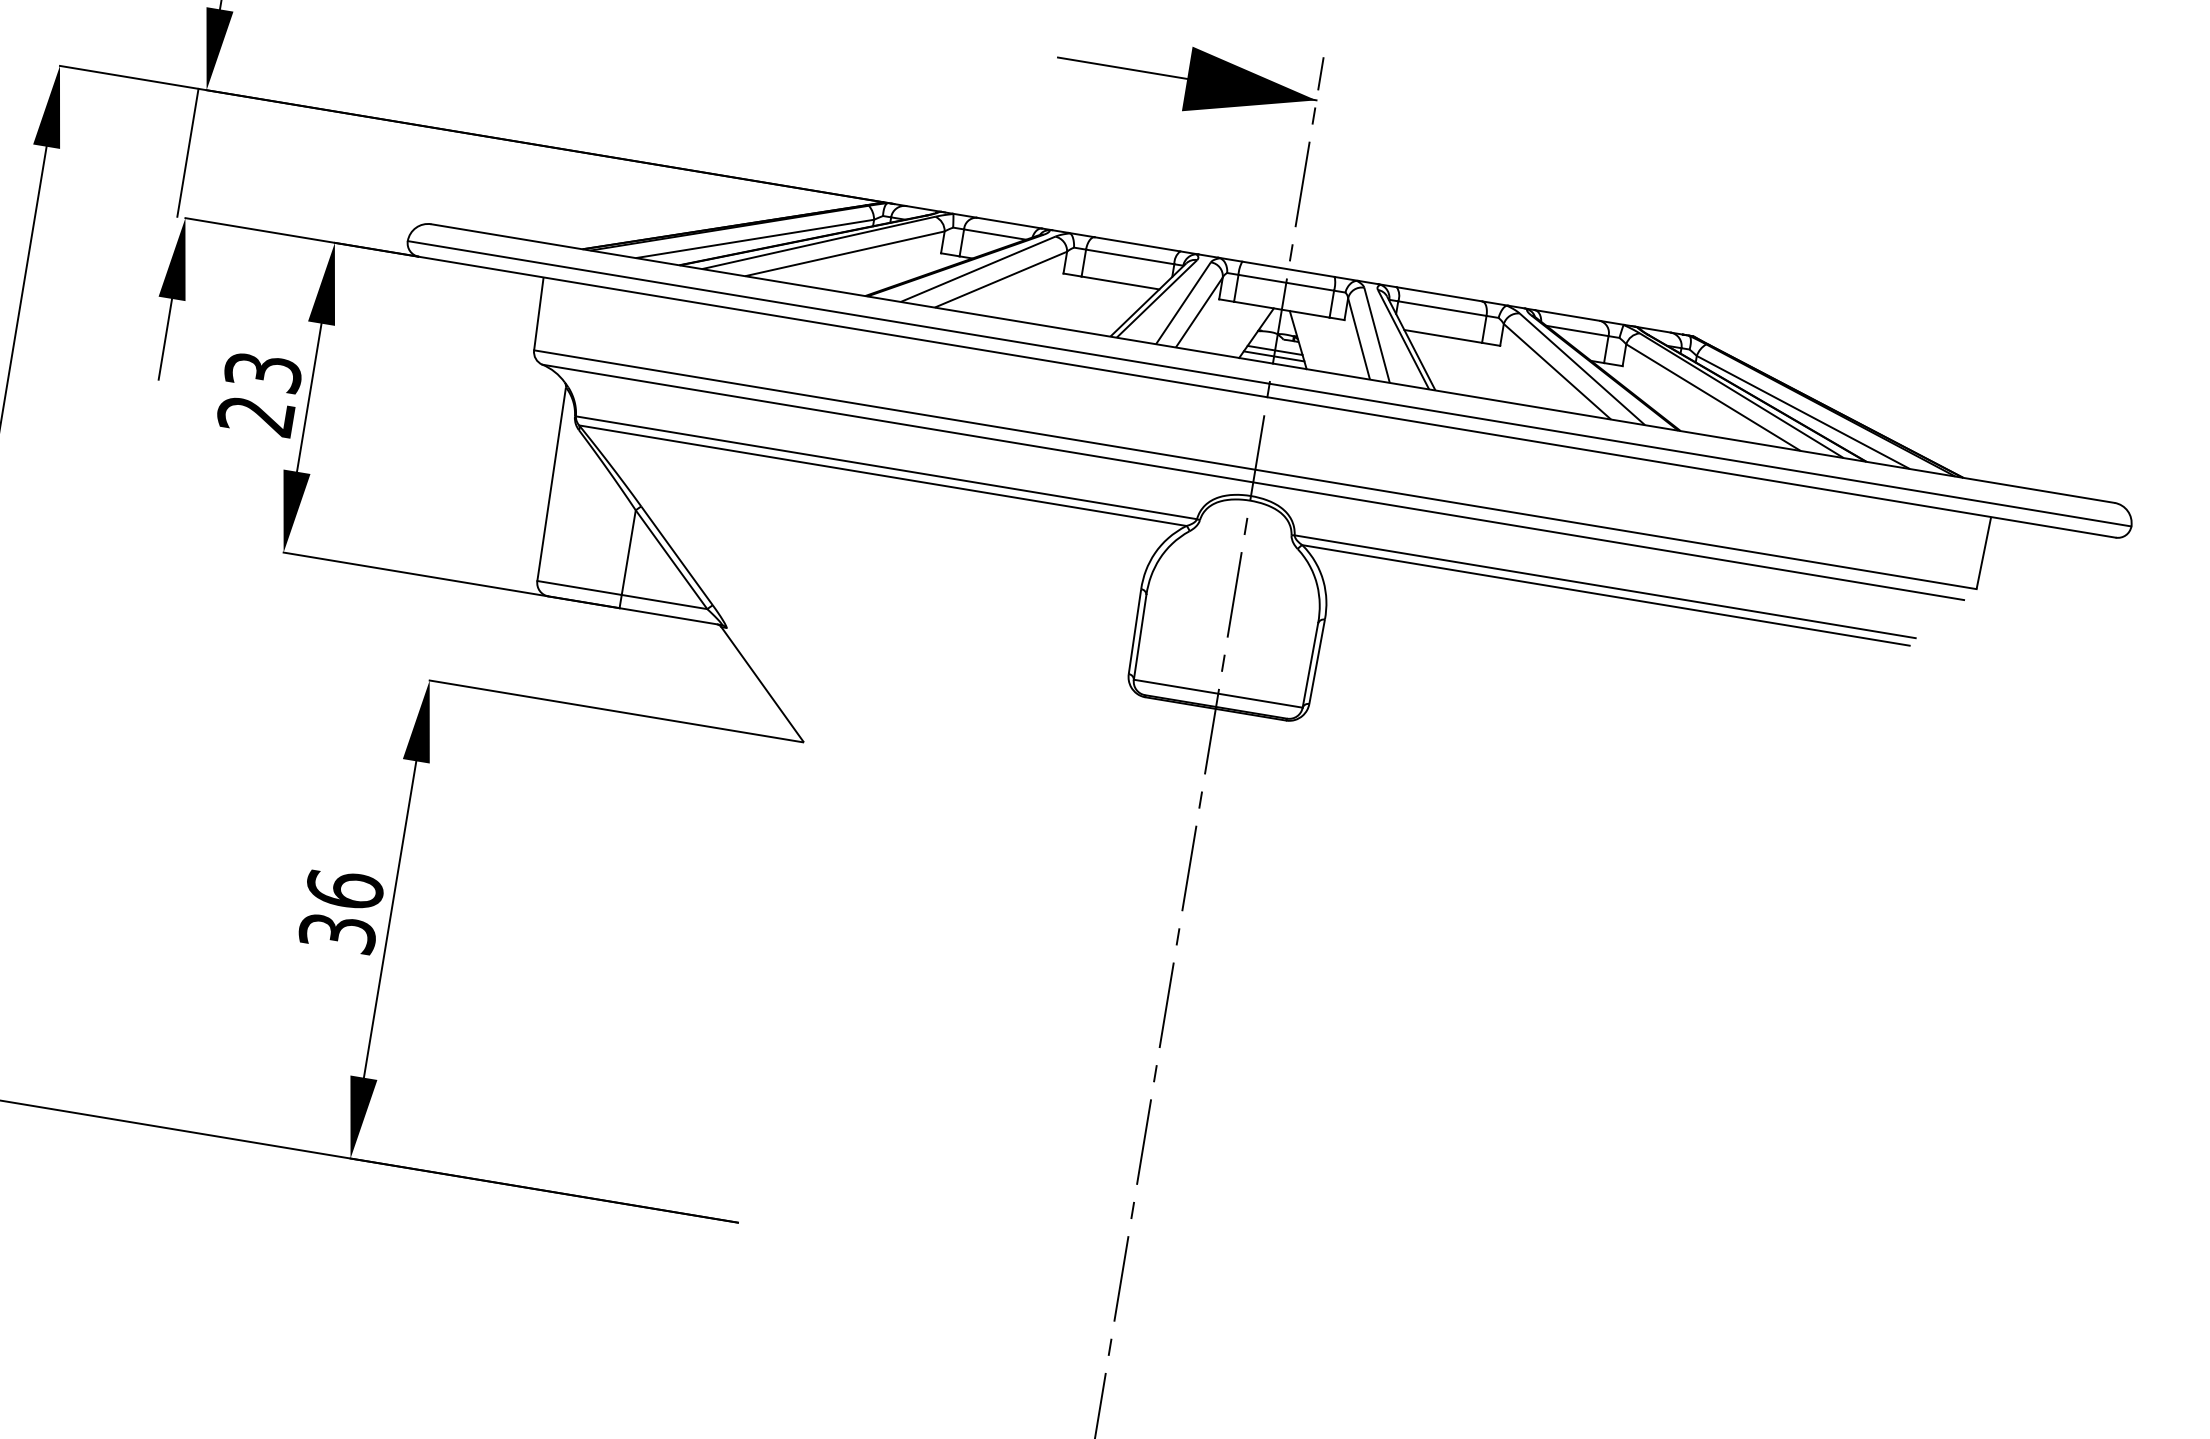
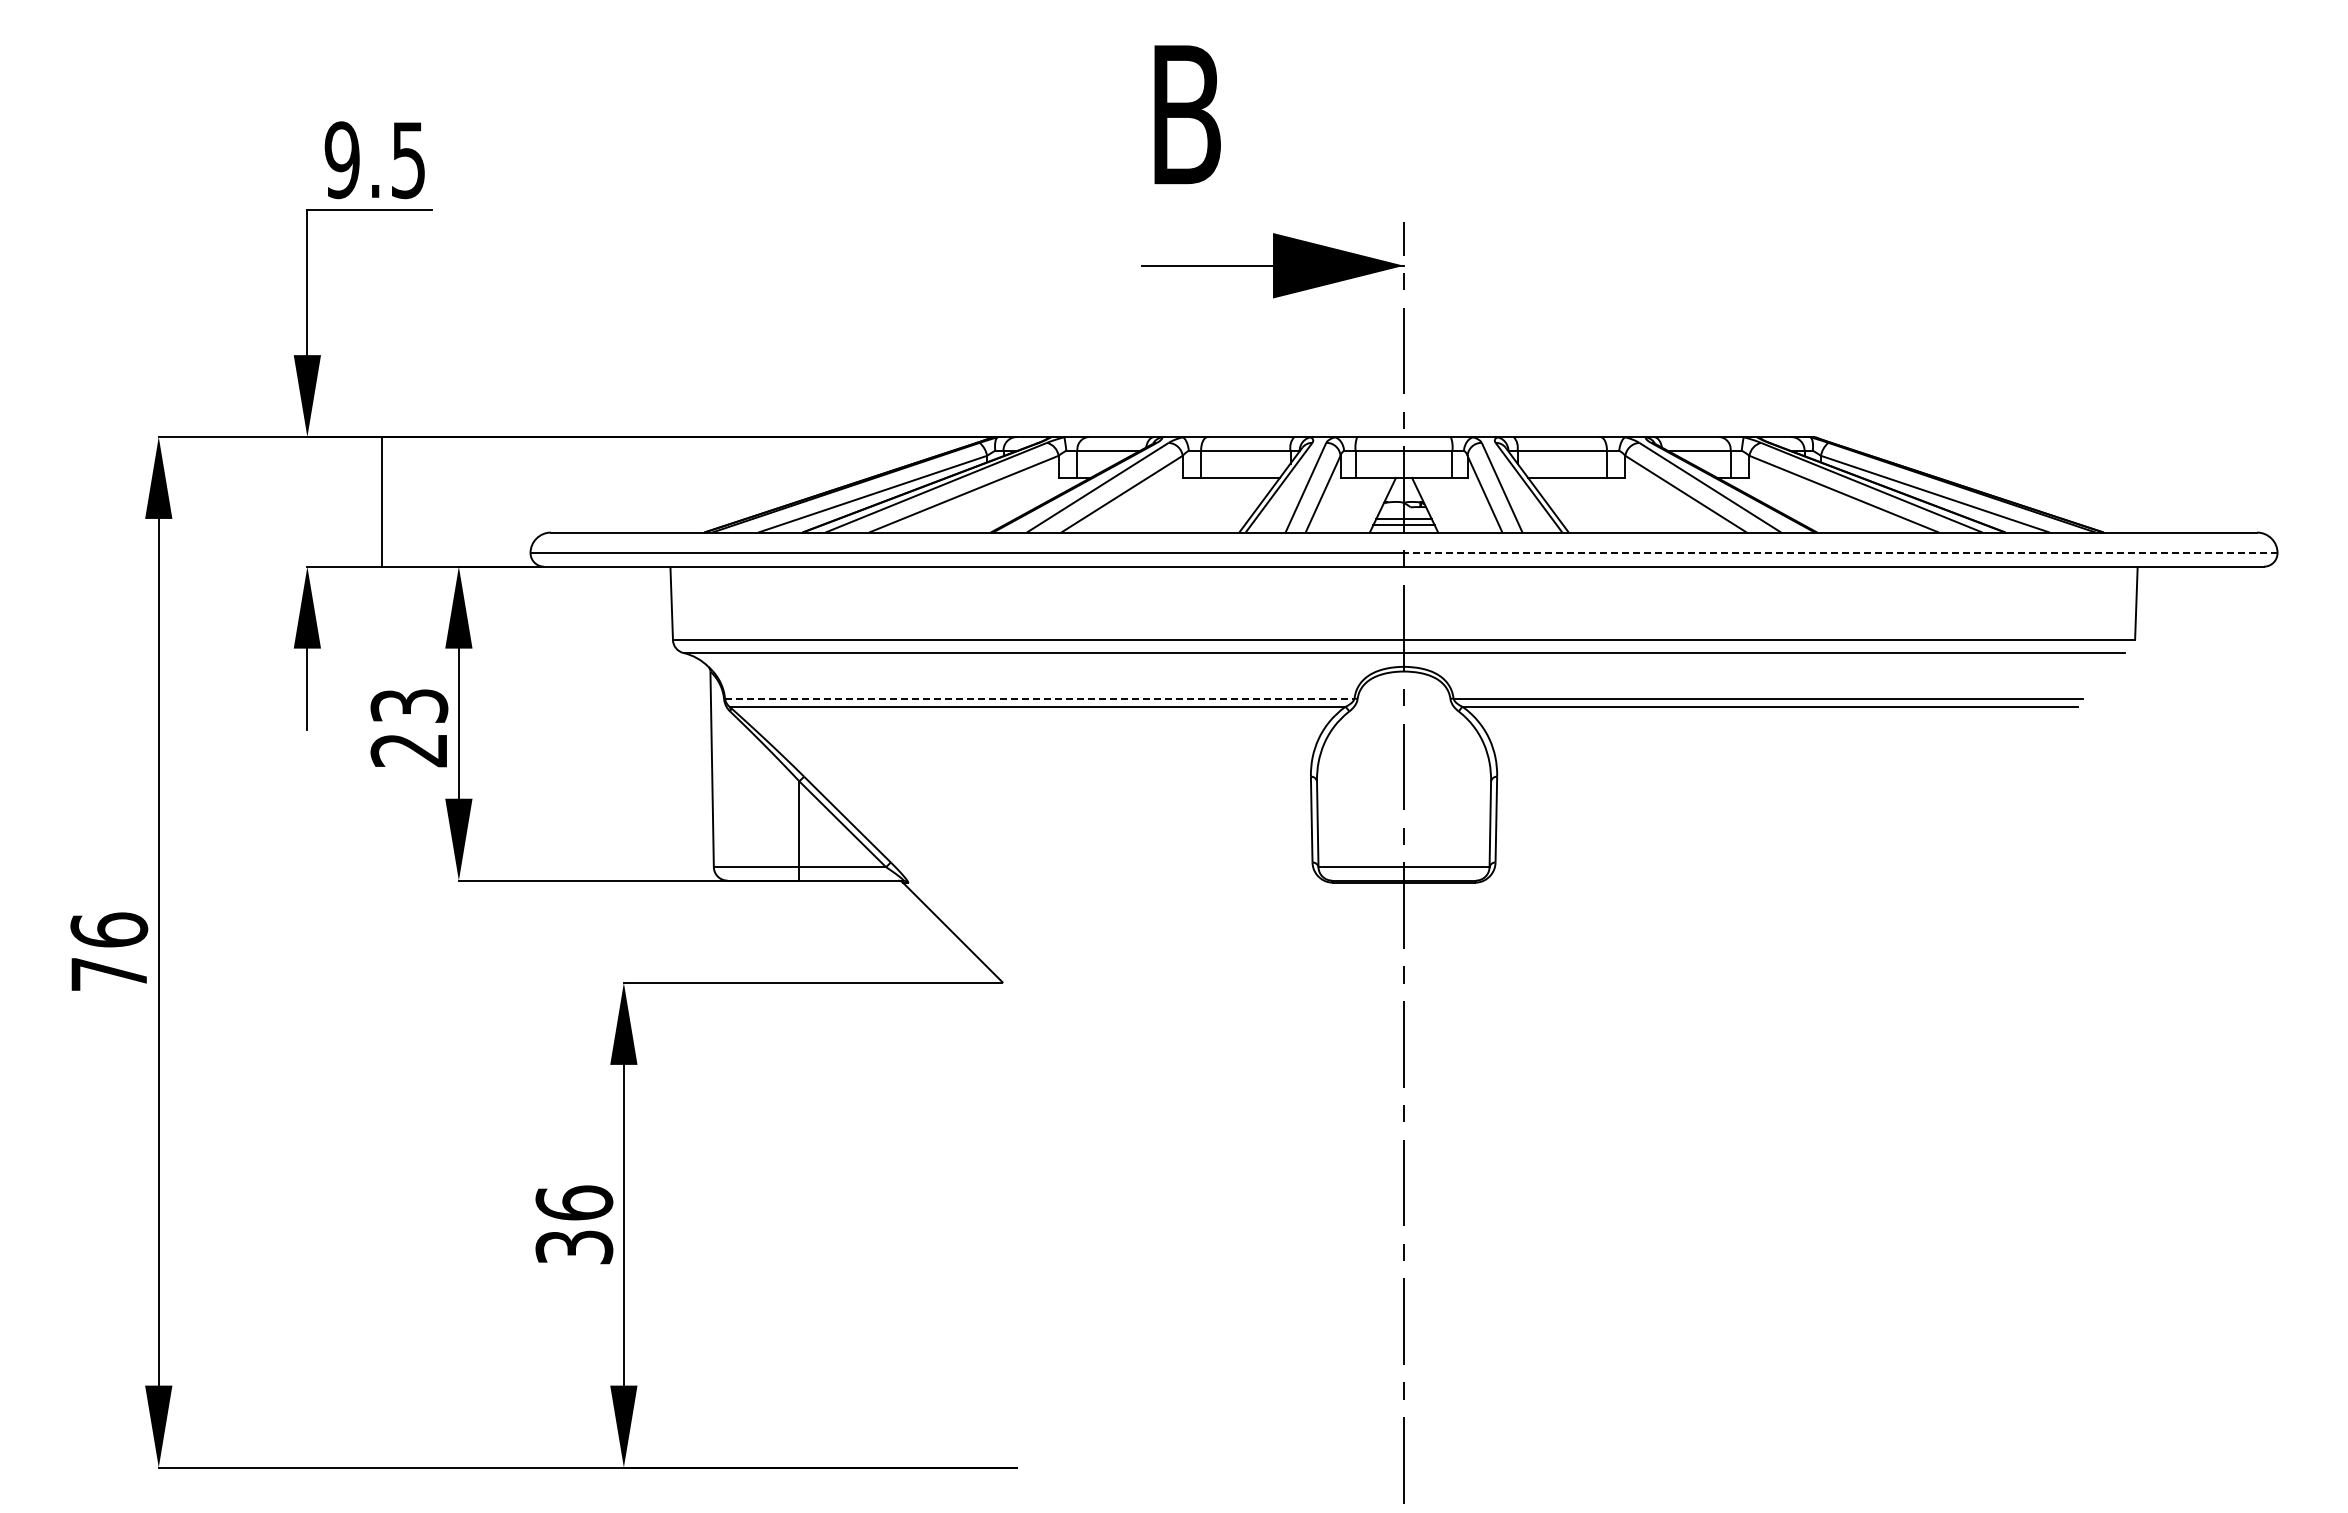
line: (188, 152) -> (382, 501), moved
line: (1700, 455) -> (1840, 553), solid -> dashed
line: (886, 467) -> (1039, 698), solid -> dashed

